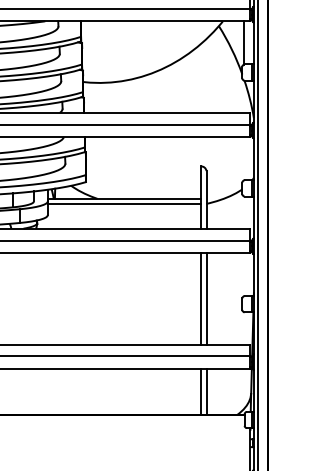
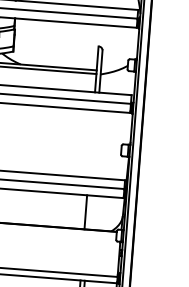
line: (200, 298) -> (90, 143), removed
line: (206, 298) -> (95, 143), removed
line: (206, 391) -> (90, 212), removed

